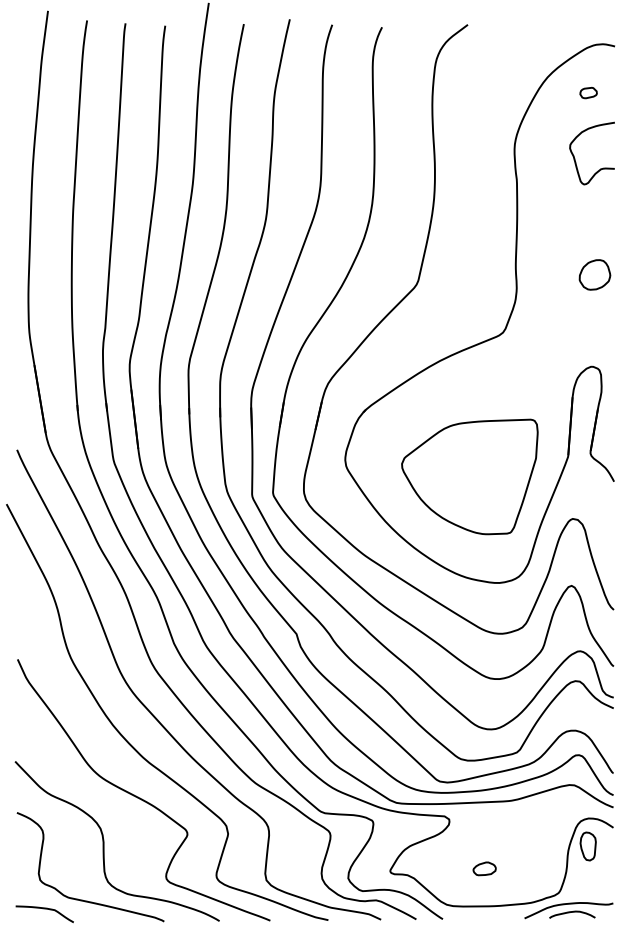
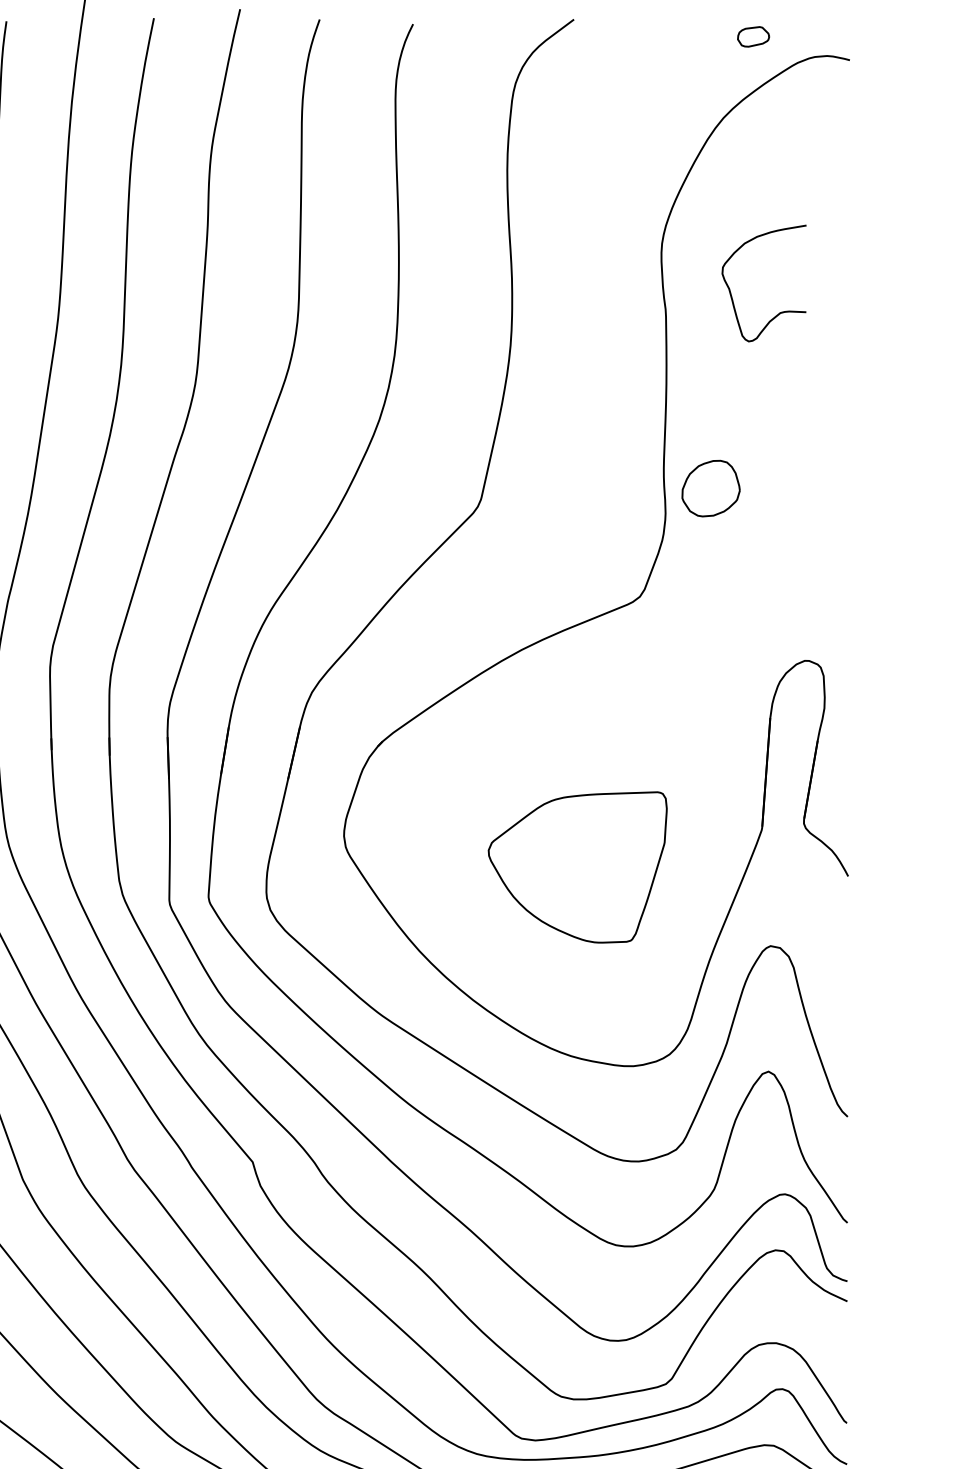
part: (588, 93) -> (753, 37), moved
curve: (575, 158) -> (732, 292), moved
part: (594, 274) -> (710, 487), moved
part: (469, 476) -> (576, 866), size x0.7

